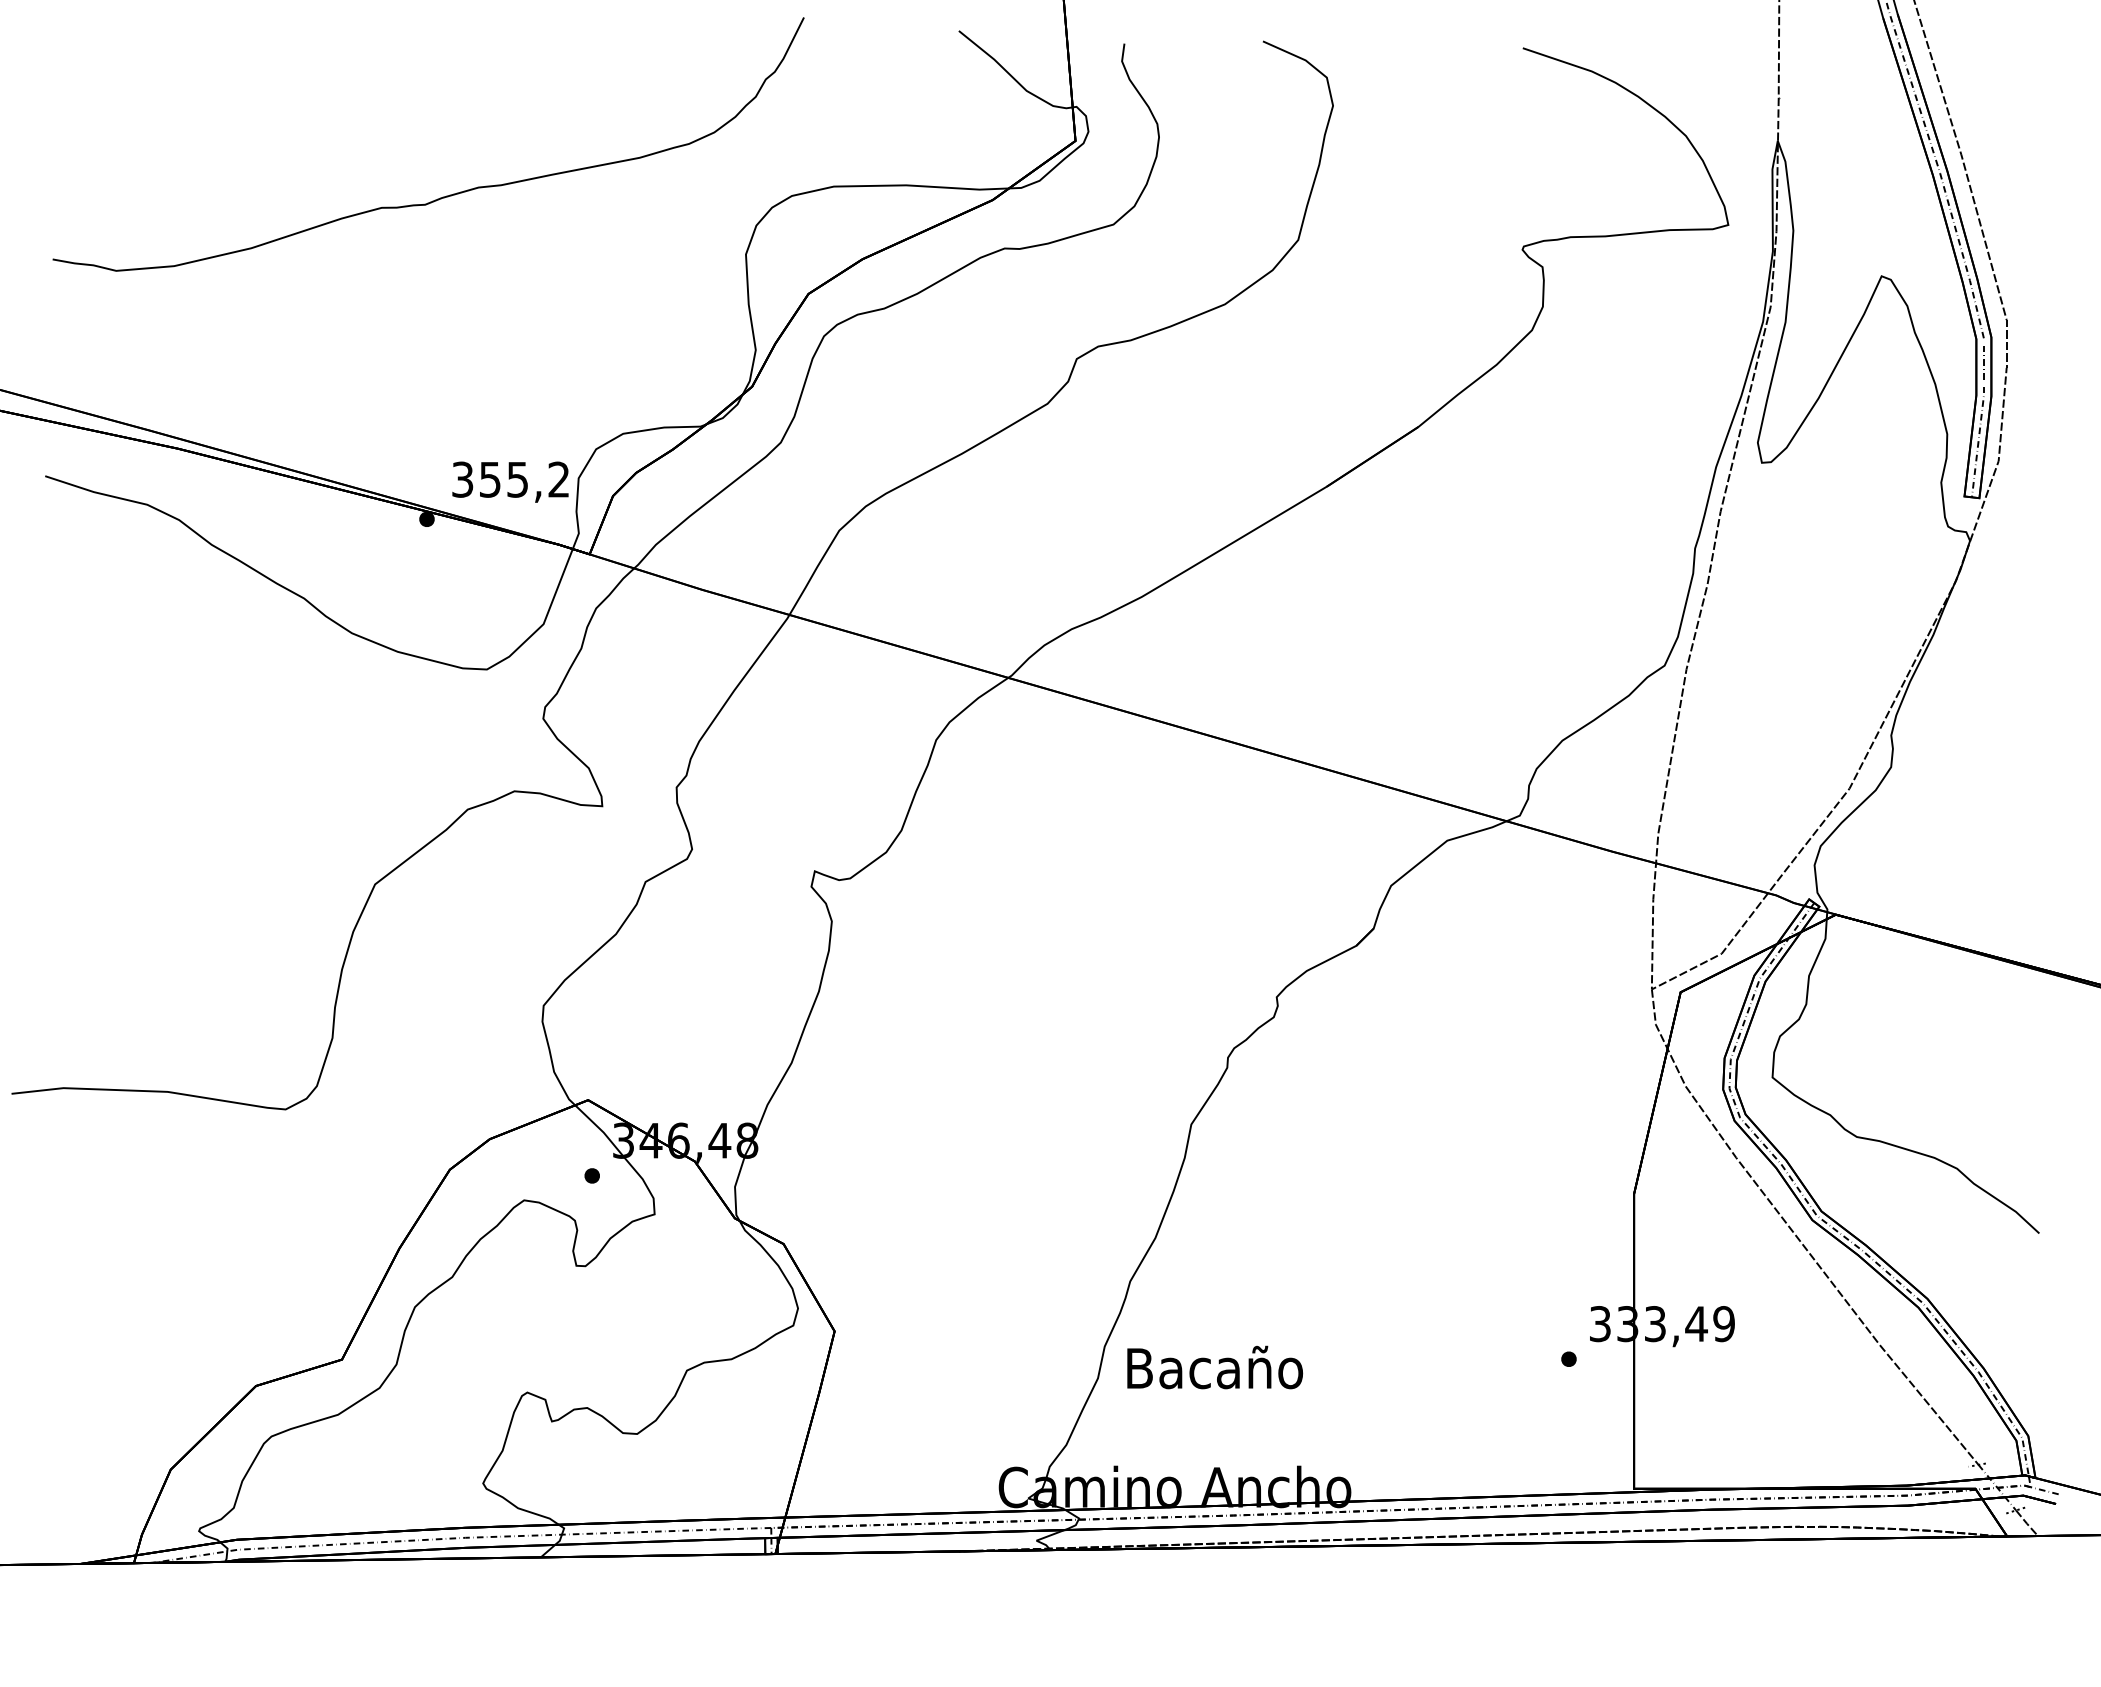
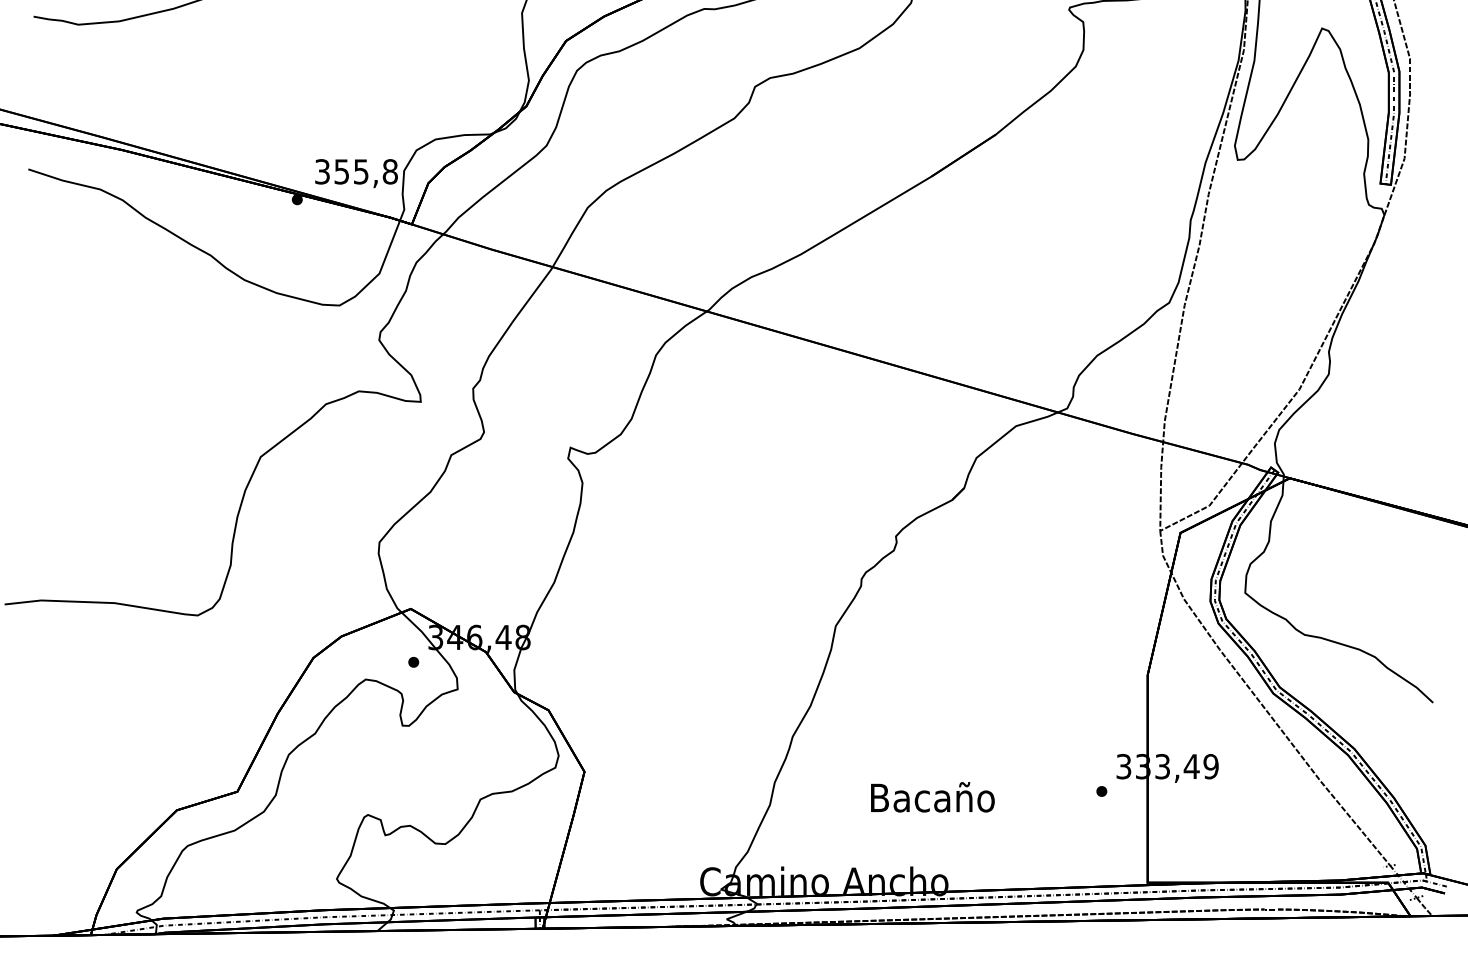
text: (558, 479) -> (389, 171), 355,2 -> 355,8
text: (1215, 1367) -> (933, 797), moved

